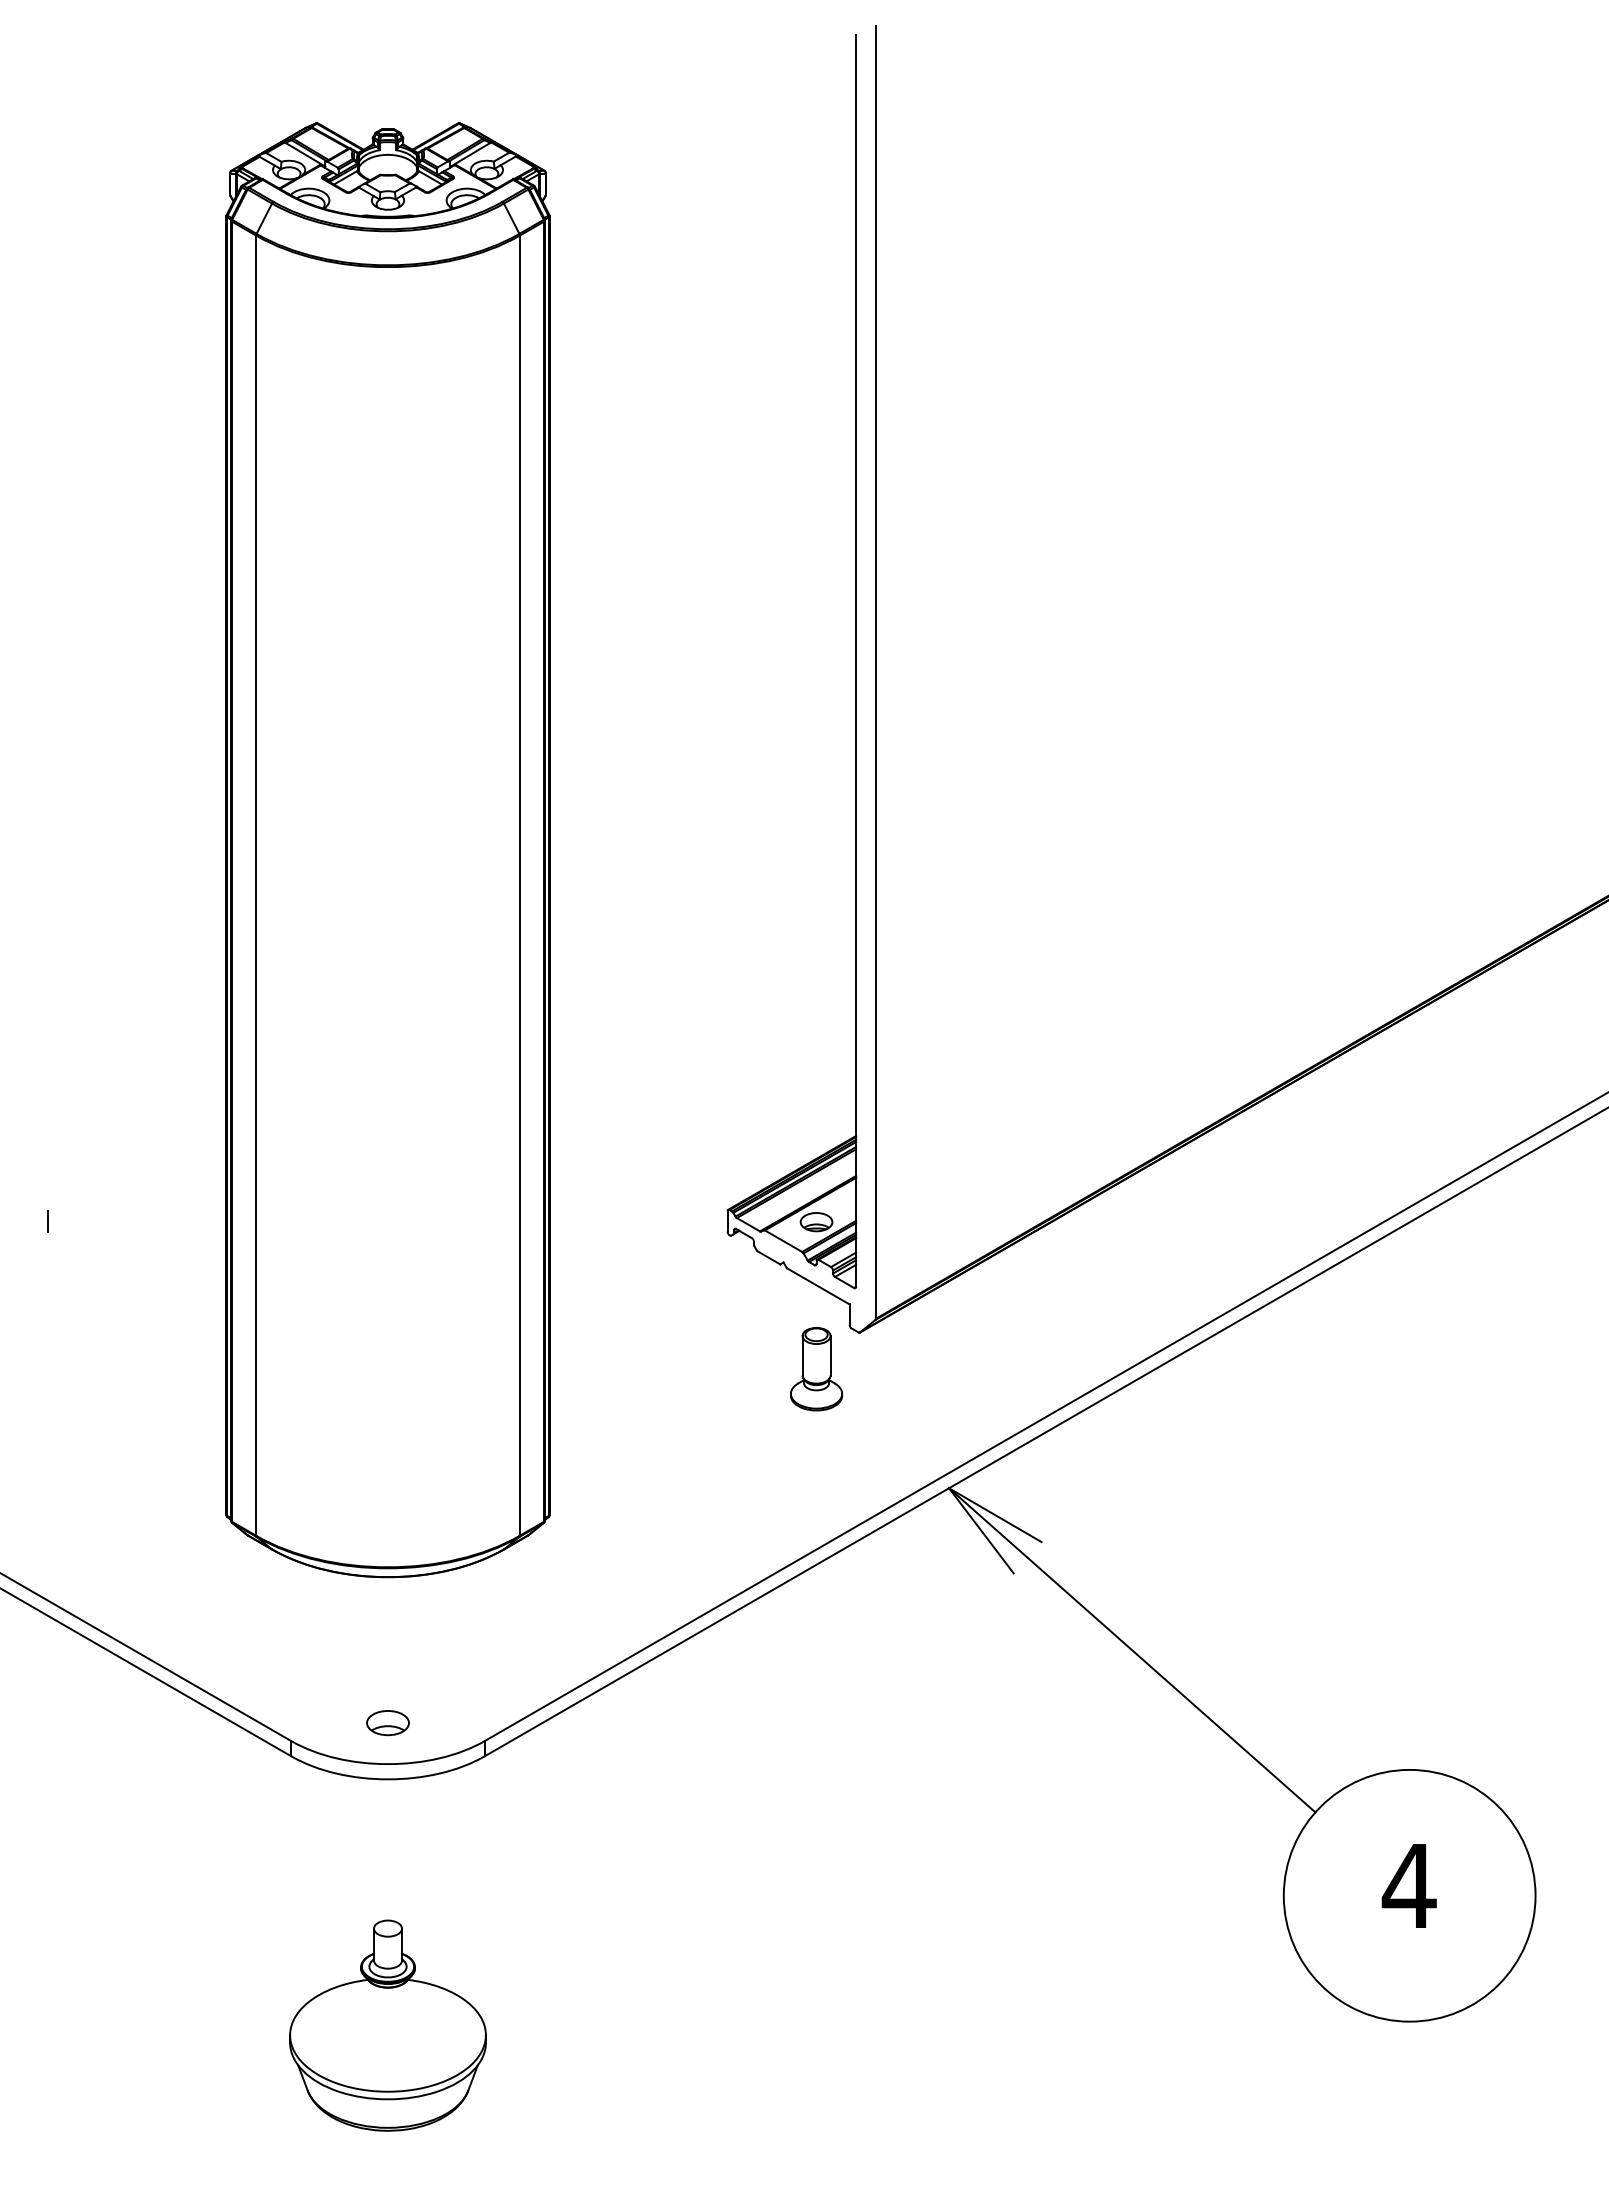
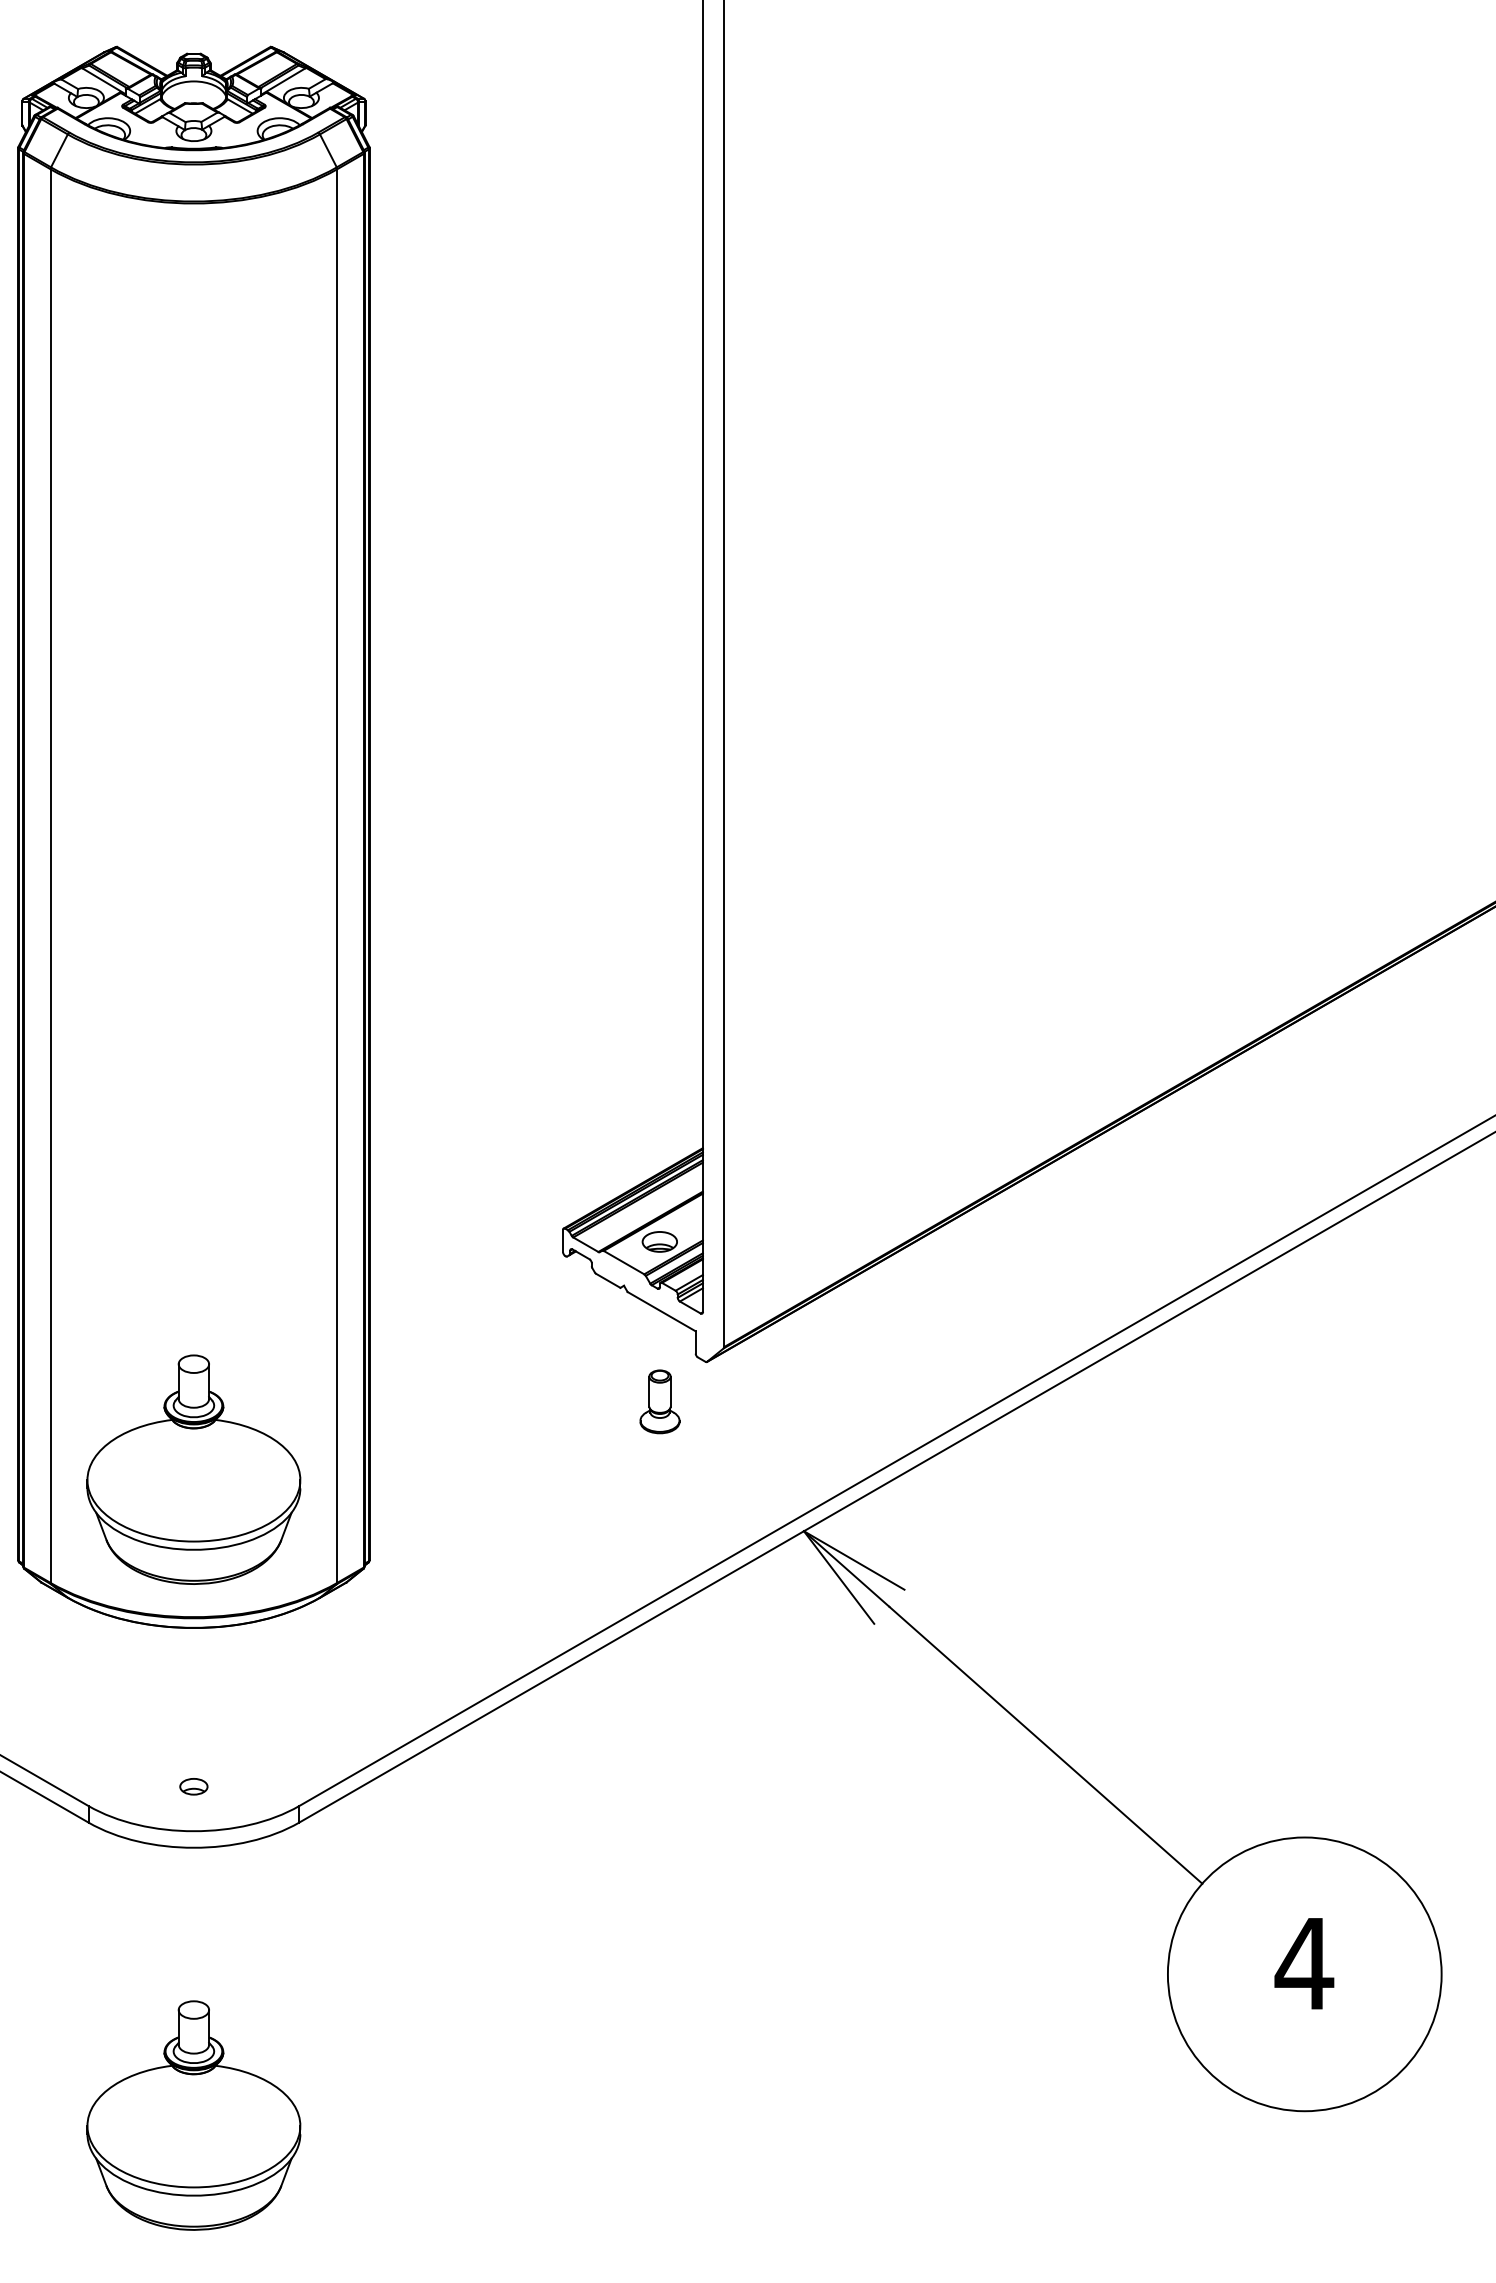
part: (816, 1369) -> (659, 1402), size x0.7
part: (387, 1431) -> (193, 1469), added
part: (387, 1723) -> (193, 1787), size x0.6

